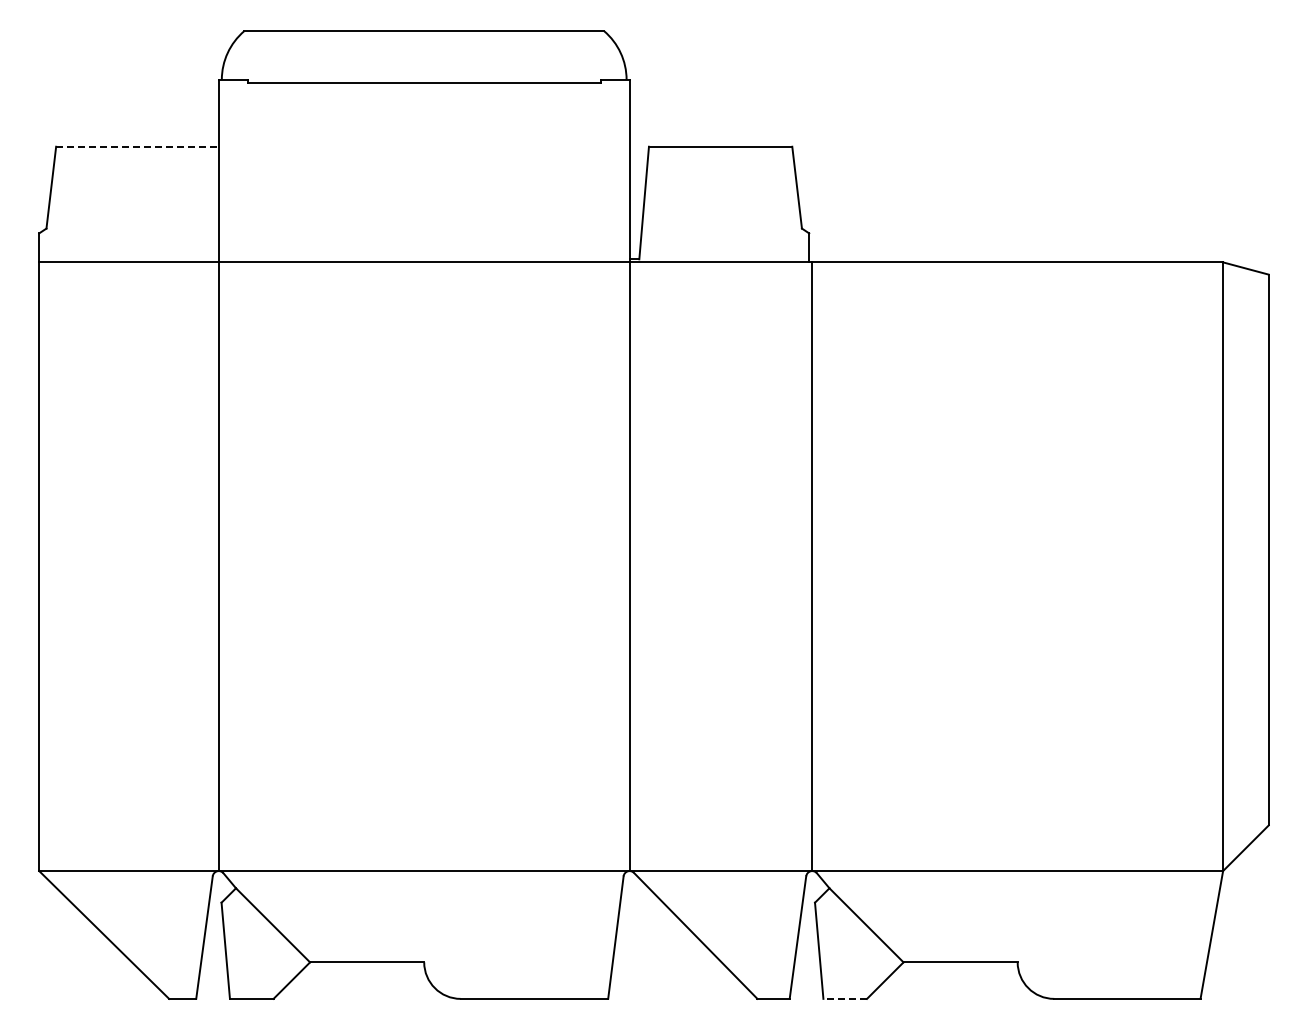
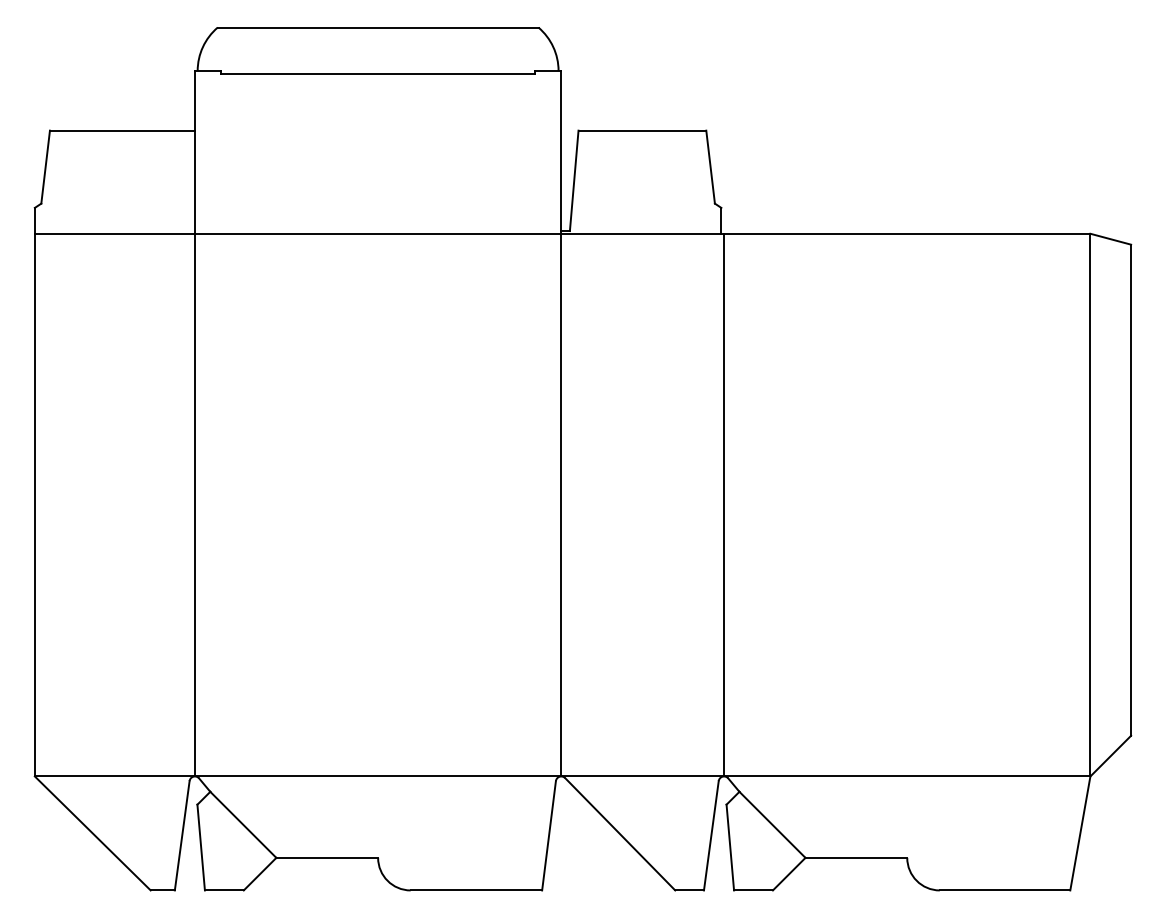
line: (137, 146) -> (122, 130), dashed -> solid
line: (845, 998) -> (753, 890), dashed -> solid

